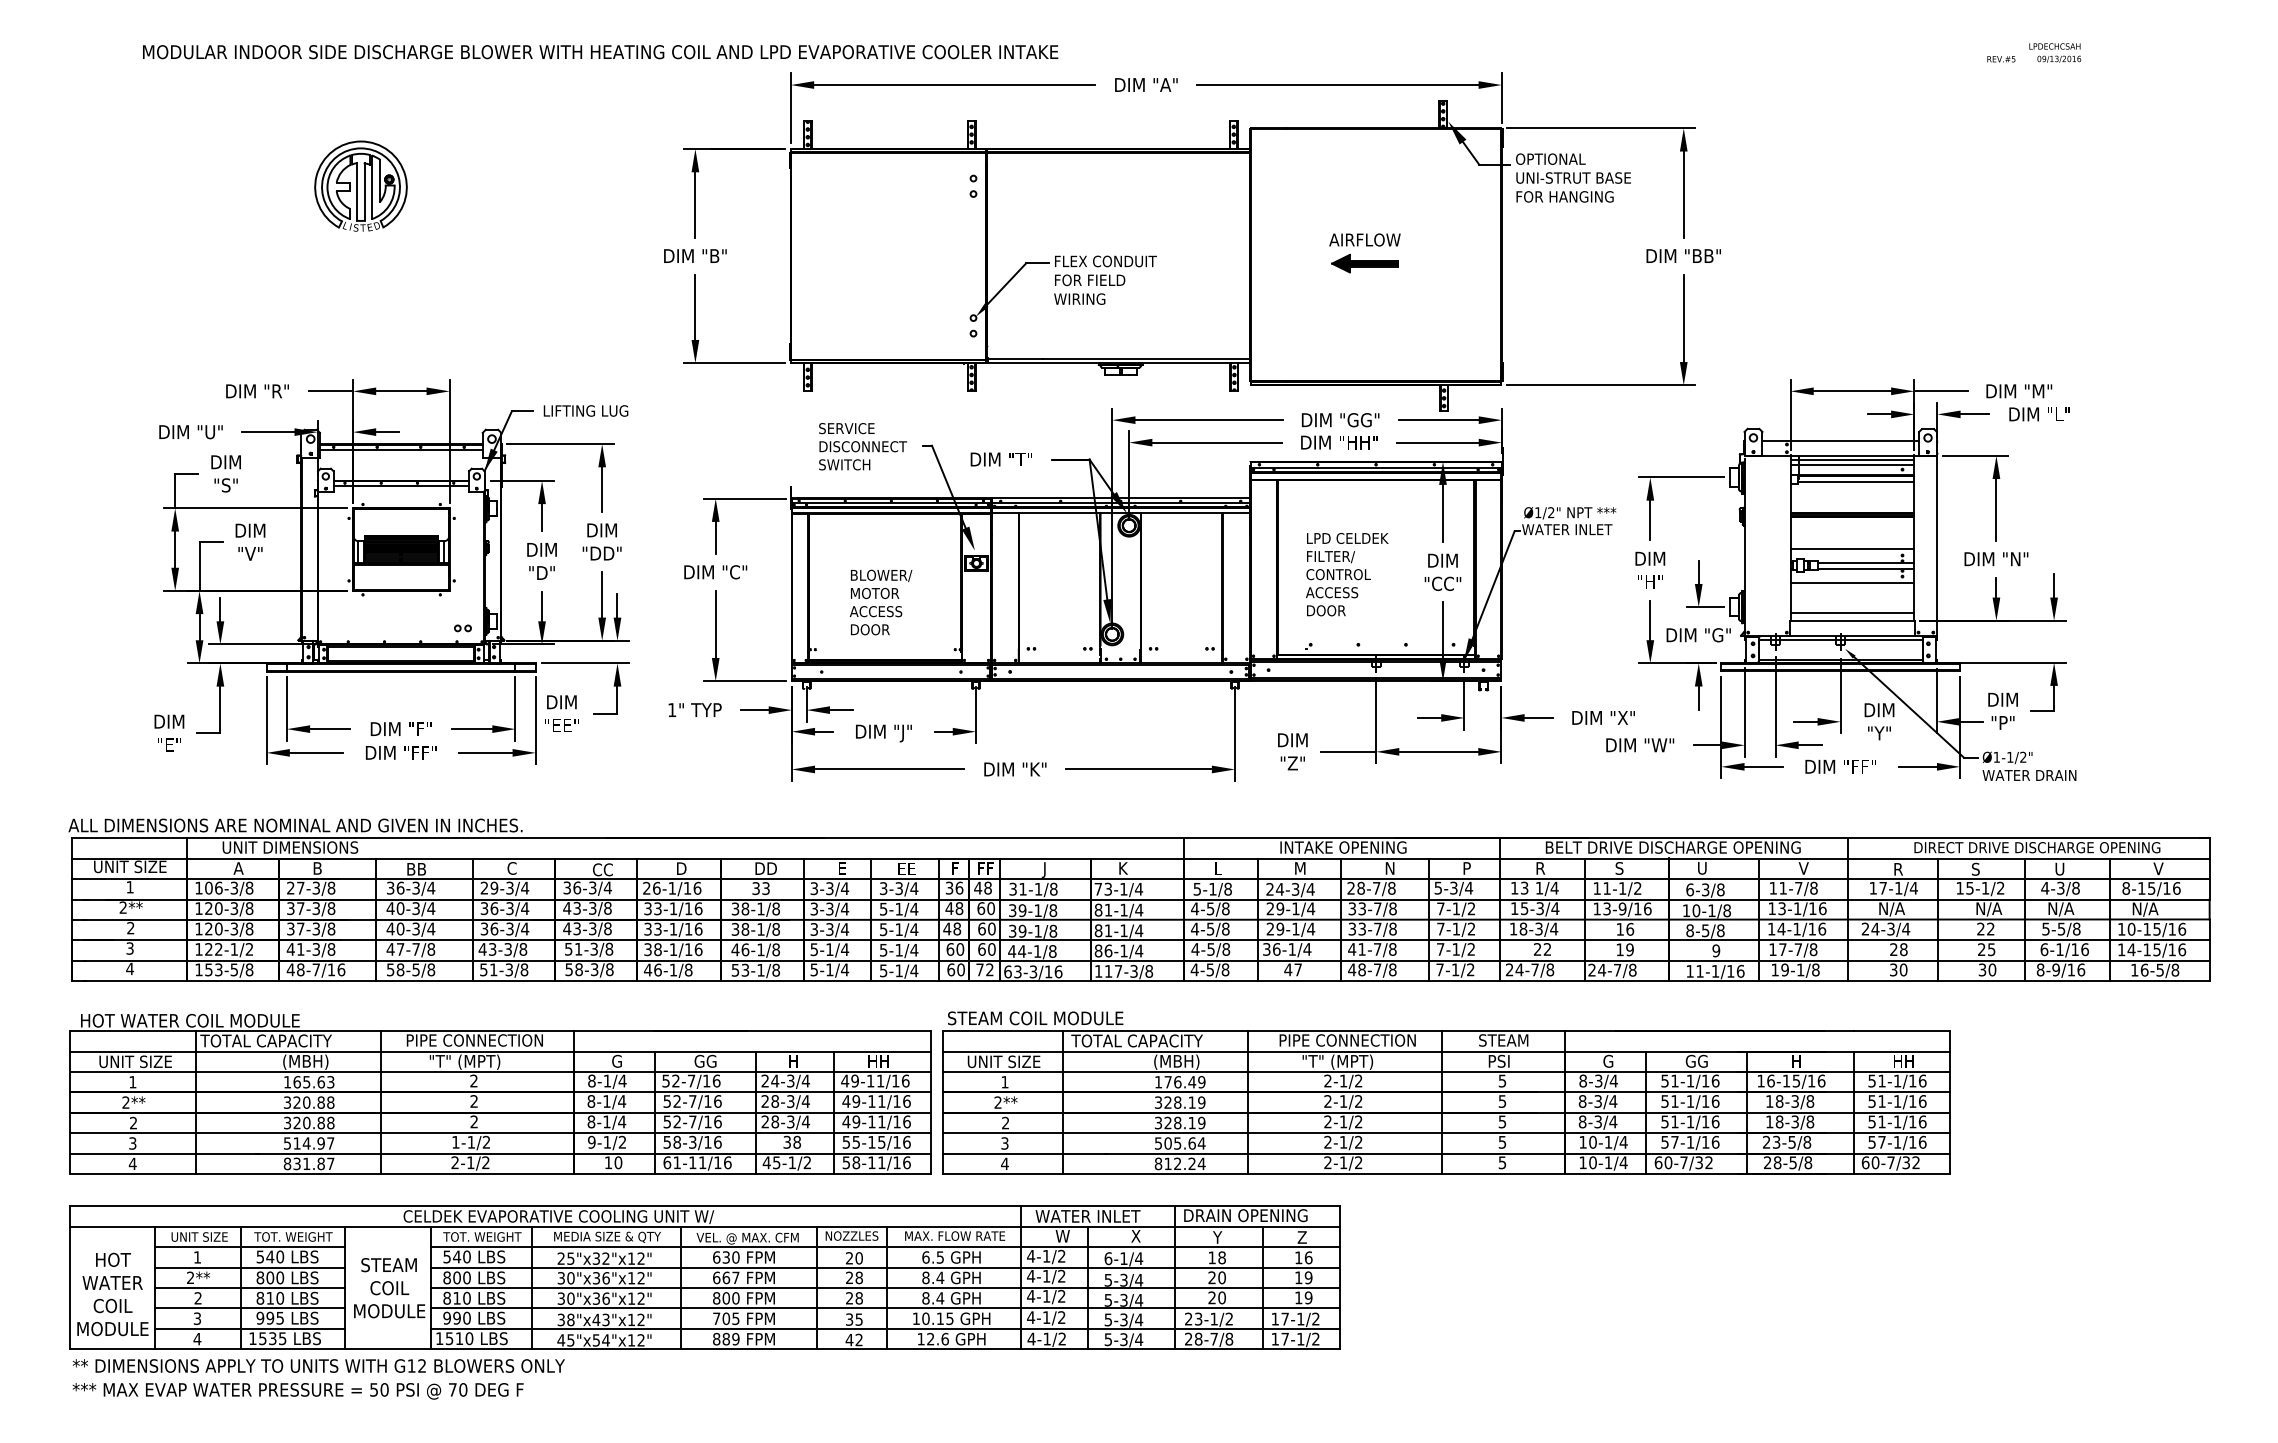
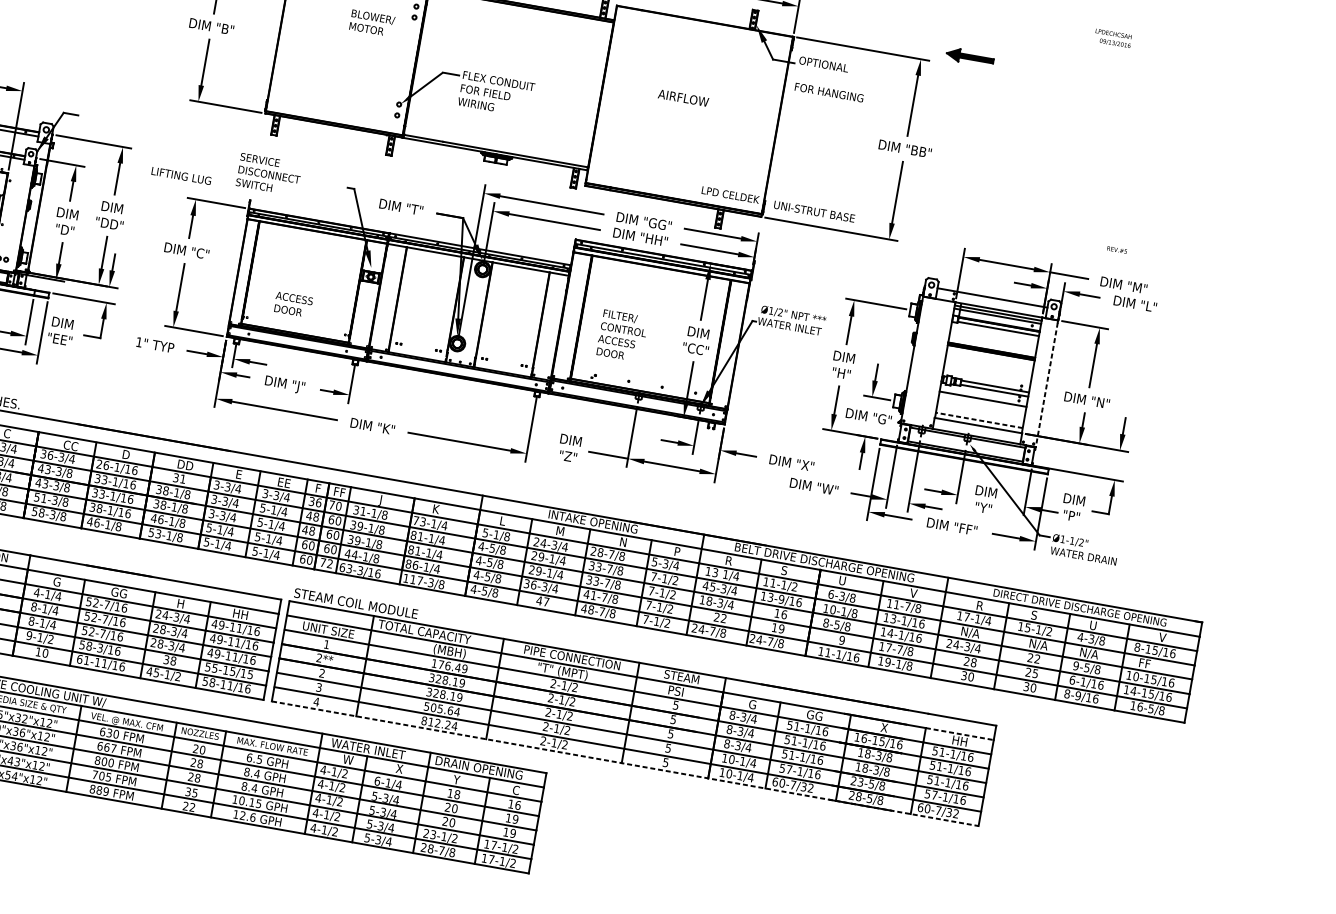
text: (2055, 52) -> (1113, 38), moved
text: (2001, 59) -> (1117, 250), moved
text: (1573, 177) -> (814, 211), moved
part: (1364, 263) -> (969, 57), moved
text: (585, 410) -> (181, 175), moved
text: (862, 446) -> (268, 174), moved
text: (1347, 538) -> (730, 195), moved
line: (1936, 547) -> (1046, 384), solid -> dashed
line: (1852, 549) -> (987, 375), removed
text: (881, 583) -> (372, 22), moved
line: (1852, 613) -> (979, 420), solid -> dashed
text: (982, 887) -> (335, 505), 48 -> 70
text: (765, 888) -> (182, 479), 33 -> 31
text: (1514, 908) -> (705, 585), 15-3/4 -> 45-3/4
text: (2145, 909) -> (1148, 664), N/A -> FF
text: (2045, 928) -> (1075, 665), 5-5/8 -> 9-5/8
text: (1291, 949) -> (544, 586), 36-1/4 -> 36-3/4
line: (1902, 1051) -> (960, 734), solid -> dashed
text: (1795, 1061) -> (883, 727), H -> X
text: (591, 1080) -> (36, 592), 8-1/4 -> 4-1/4
text: (906, 1141) -> (250, 674), 55-15/16 -> 55-15/15
line: (1447, 1174) -> (625, 764), solid -> dashed
text: (1301, 1237) -> (515, 790), Z -> C
text: (849, 1339) -> (185, 805), 42 -> 22

